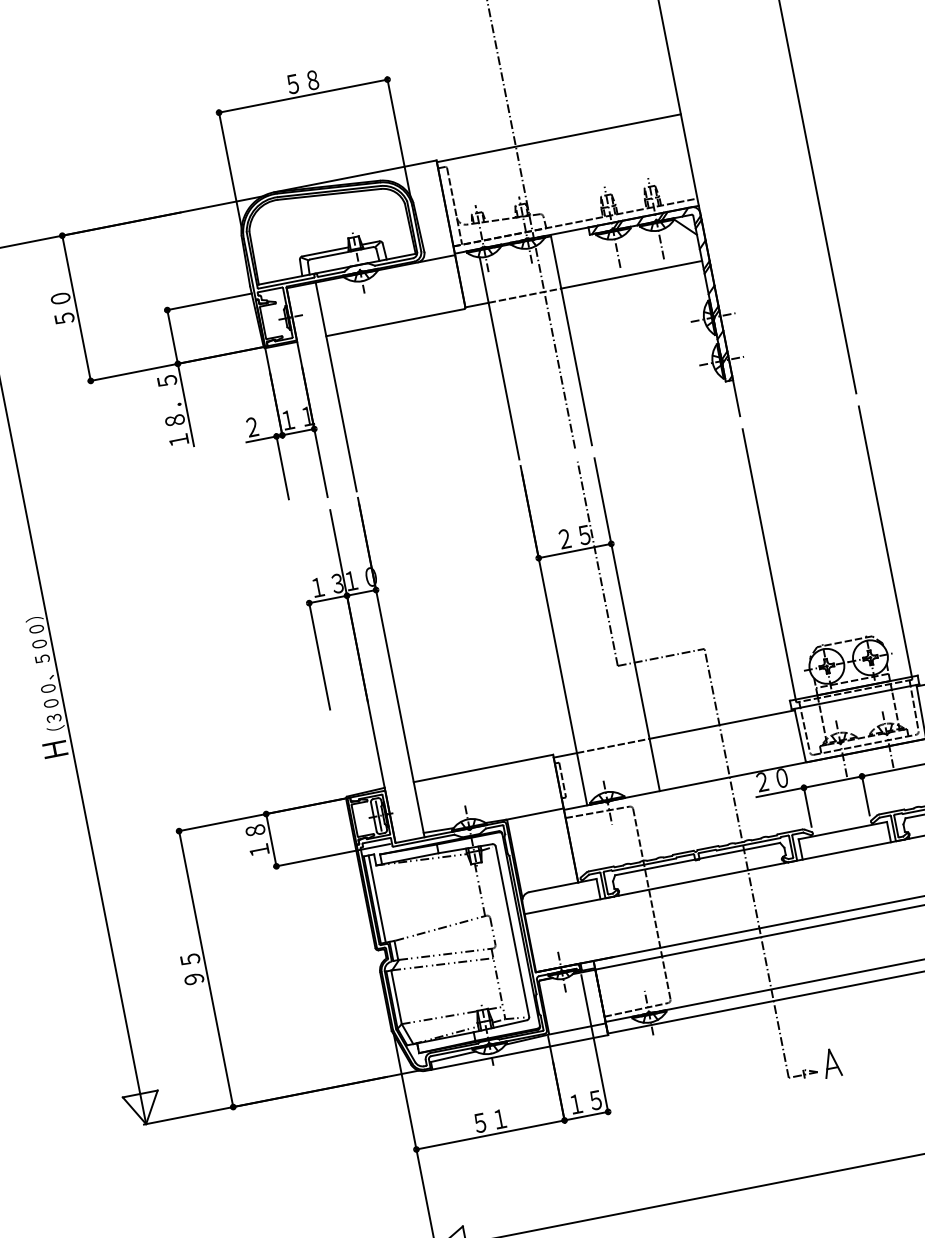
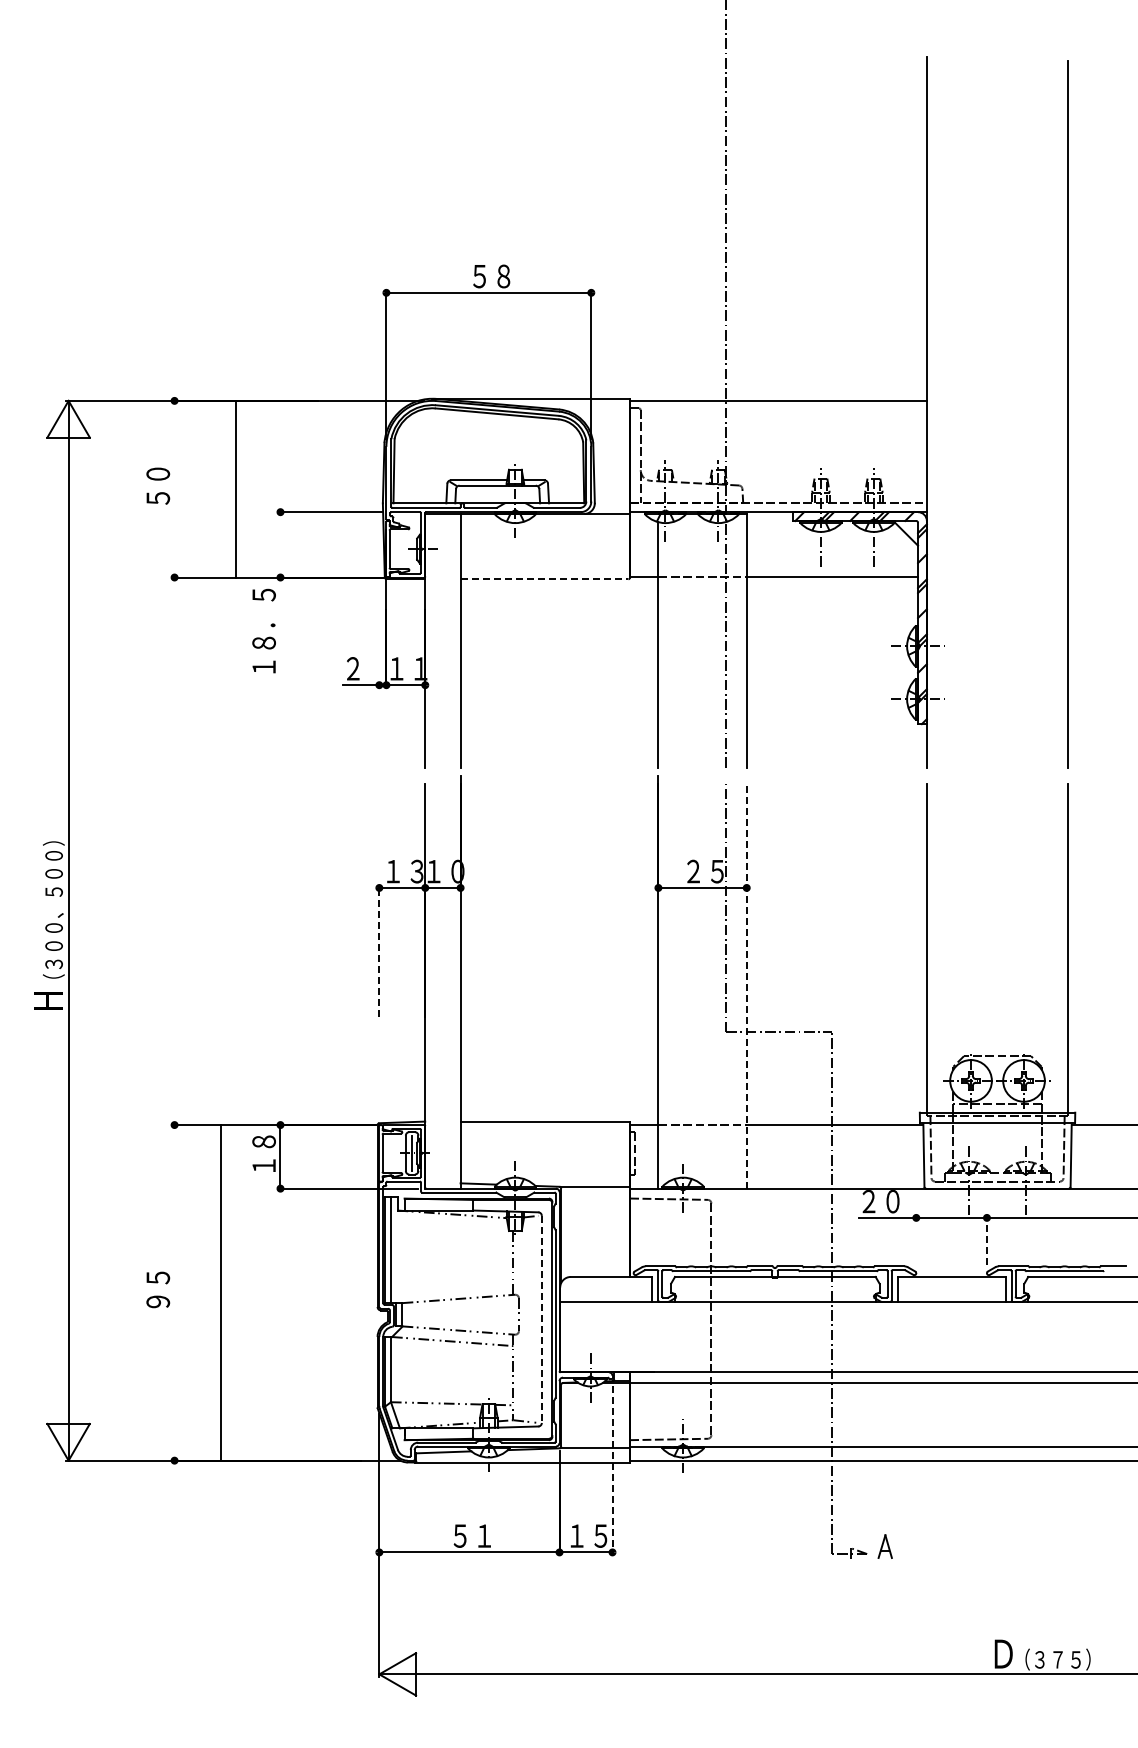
line: (76, 307) -> (235, 488), moved
line: (395, 322) -> (544, 579), solid -> dashed
line: (180, 377) -> (280, 594), removed
line: (282, 466) -> (379, 721), removed
line: (626, 624) -> (746, 985), solid -> dashed
line: (319, 654) -> (379, 950), solid -> dashed
line: (865, 794) -> (986, 1239), solid -> dashed
line: (807, 806) -> (916, 1240), removed
line: (512, 931) -> (541, 1319), solid -> dashed
line: (206, 968) -> (220, 1292), moved
line: (595, 1045) -> (612, 1471), solid -> dashed
part: (830, 1063) -> (884, 1546), size x0.7

